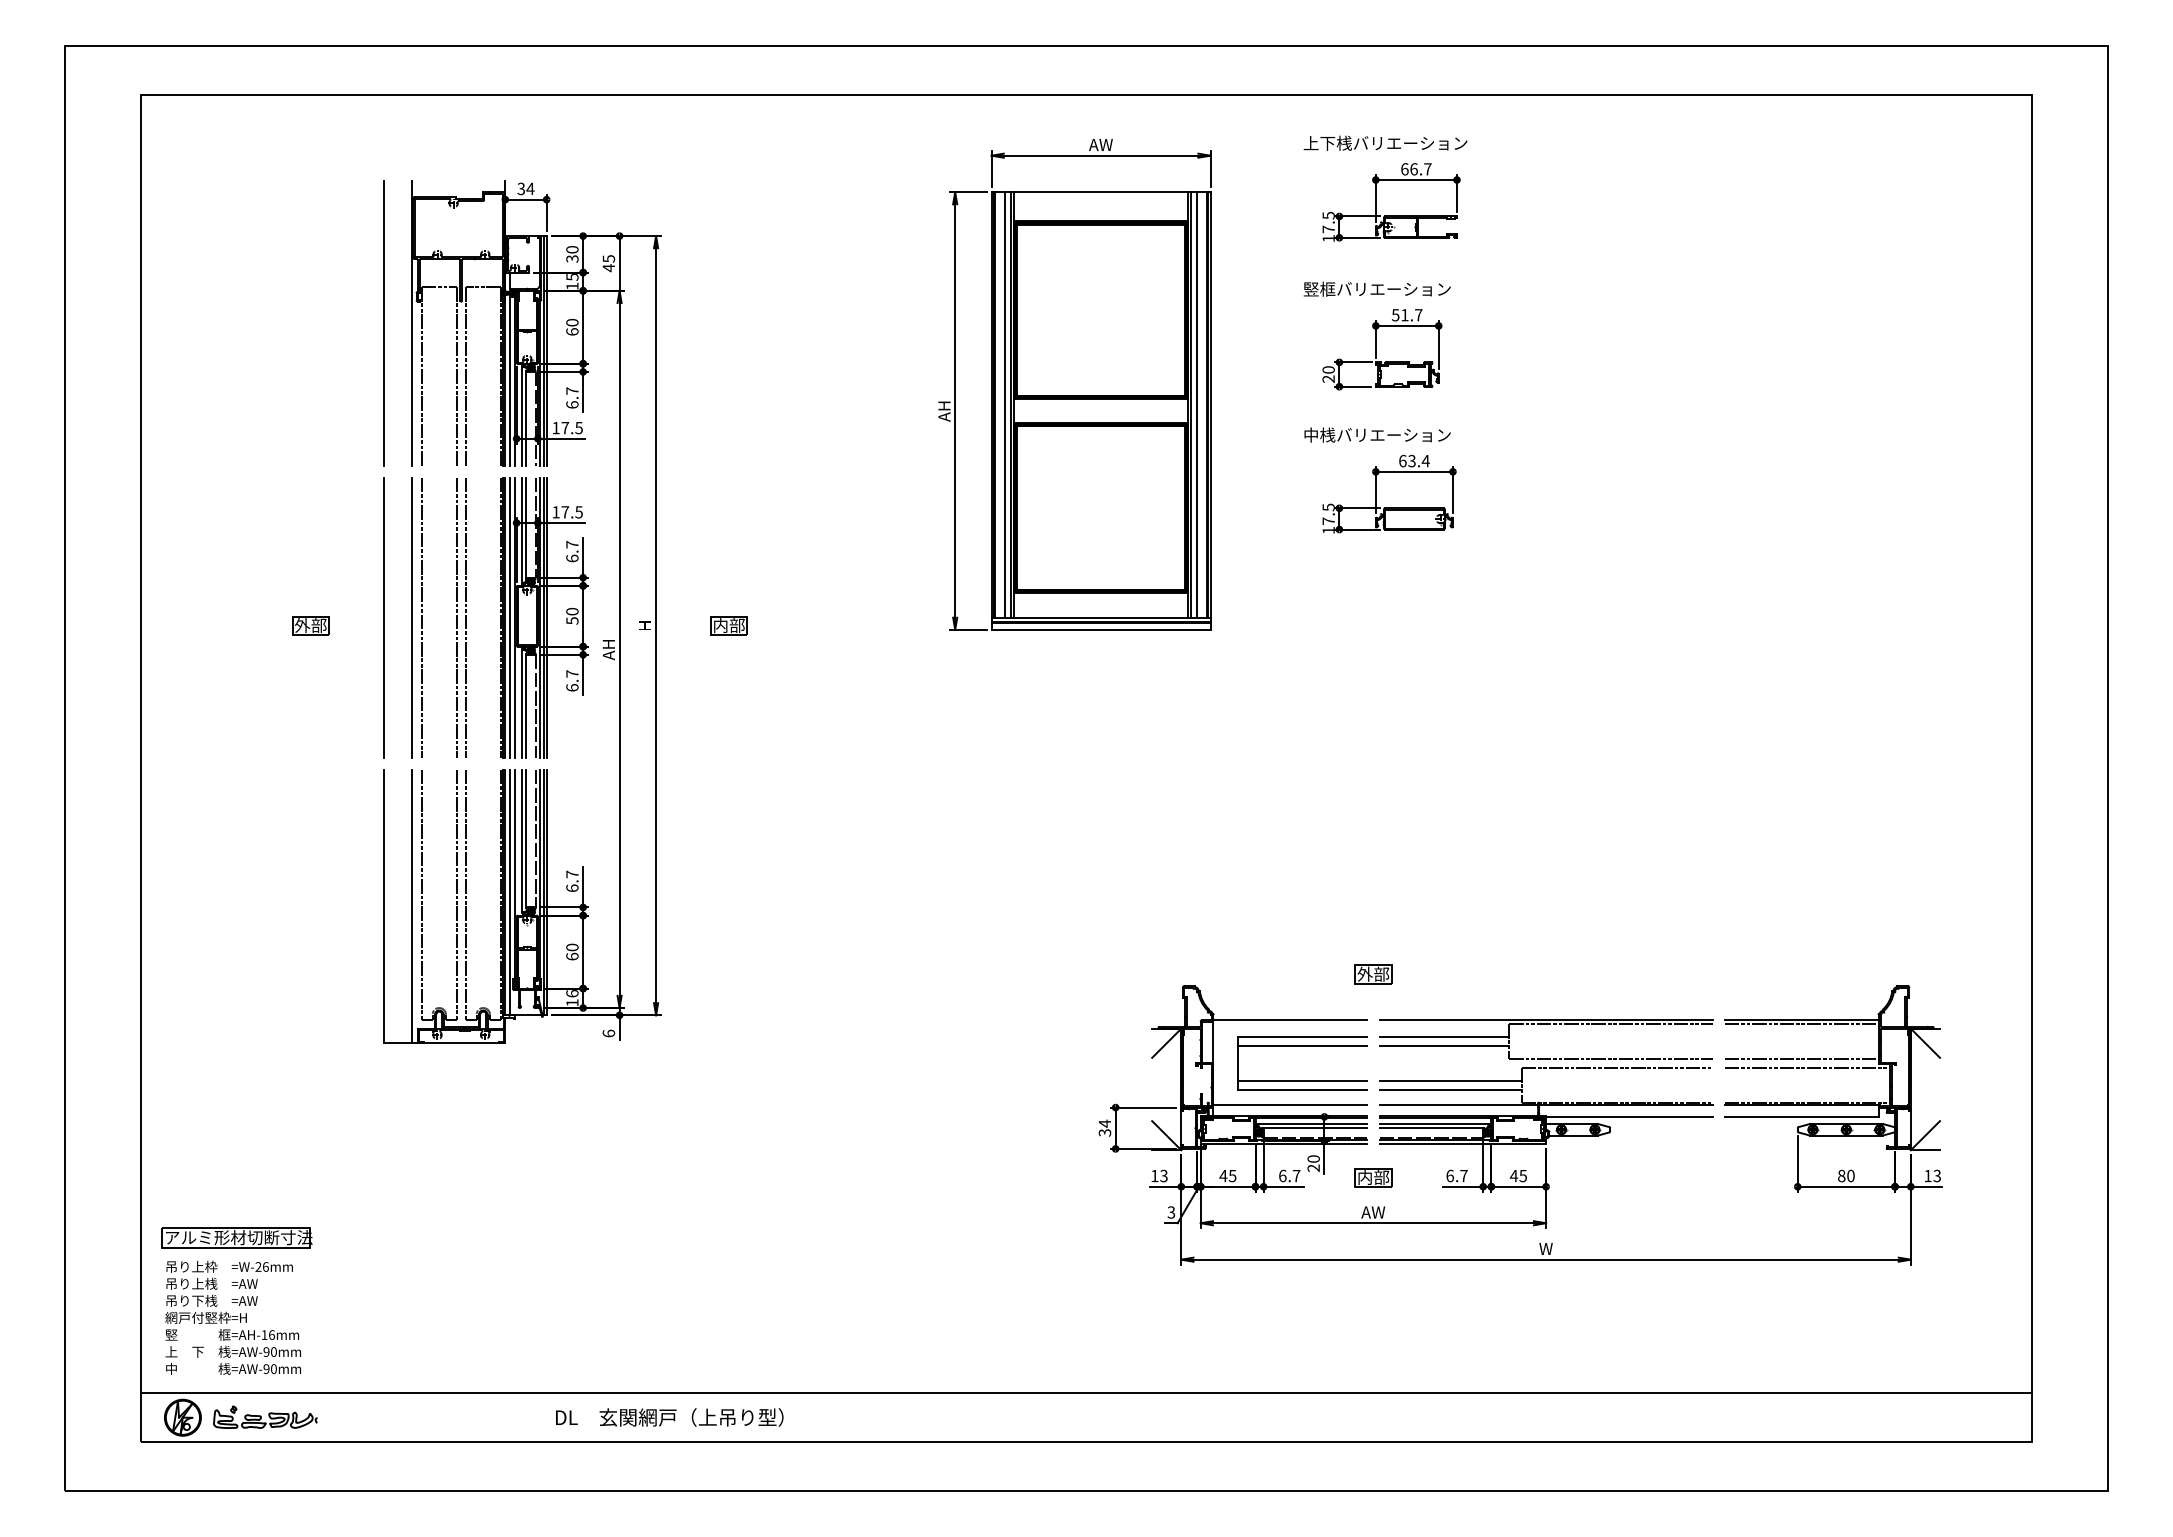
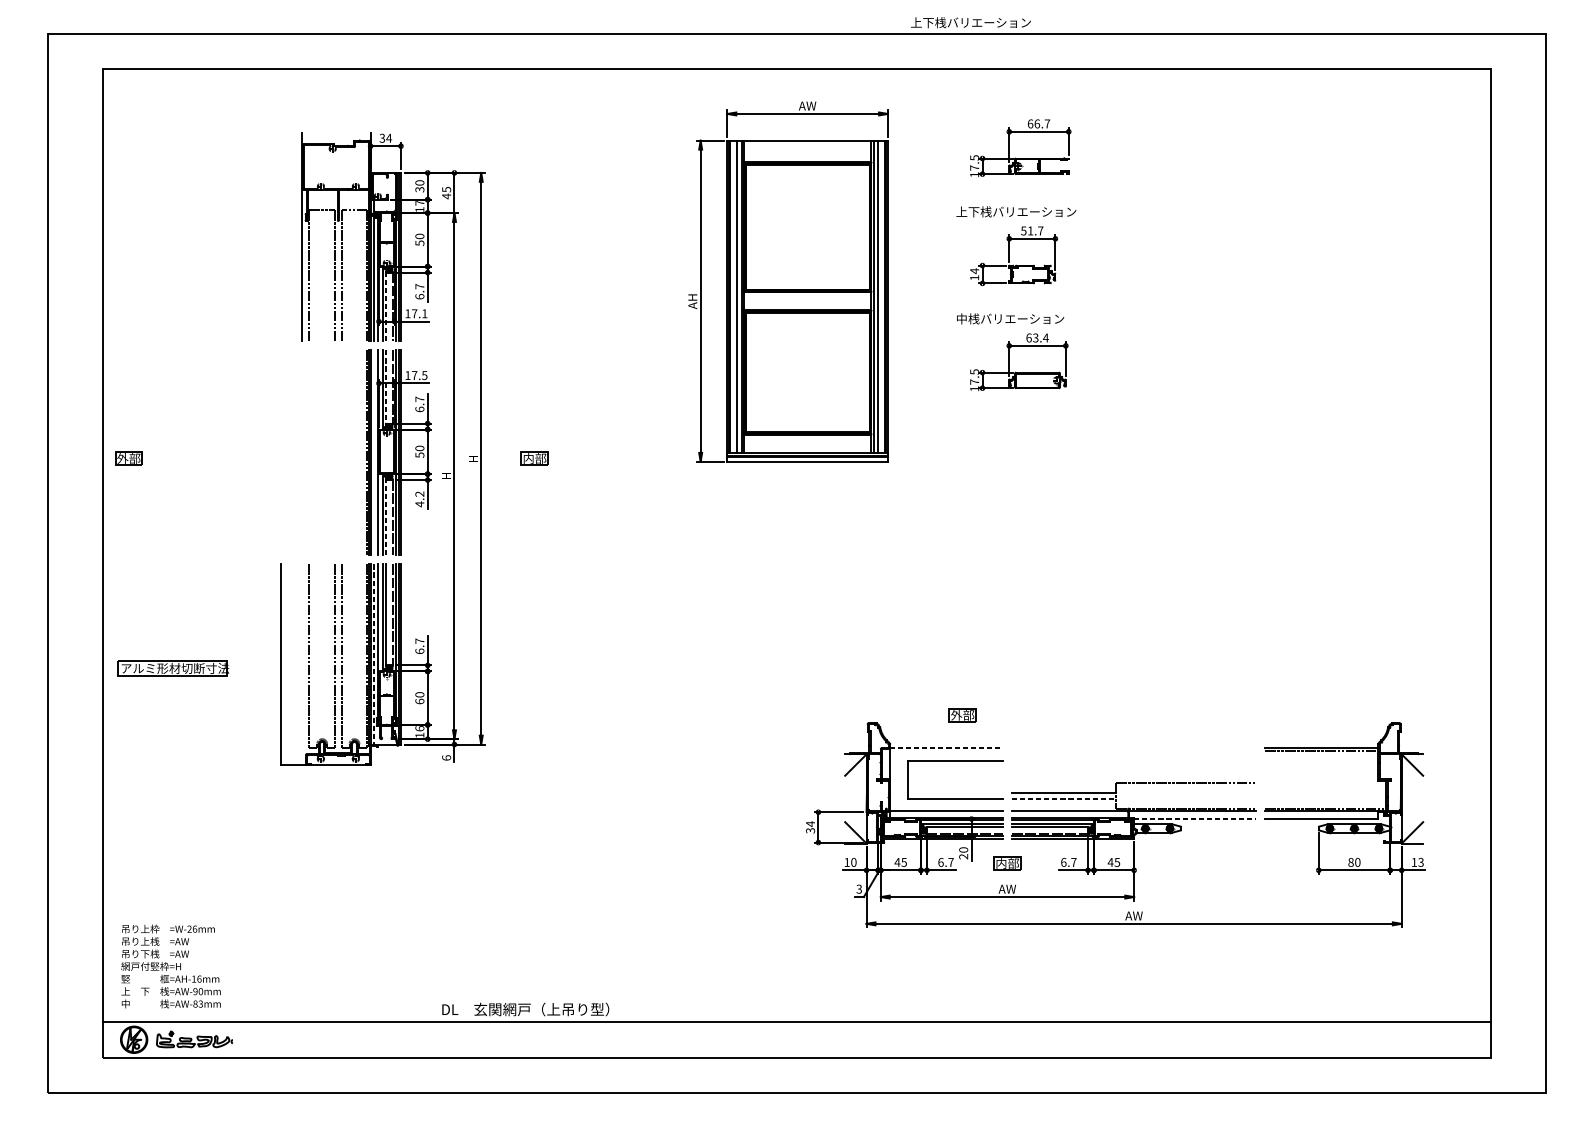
text: (1385, 142) -> (970, 22), moved
text: (572, 277) -> (419, 203), 15 -> 17
text: (1385, 288) -> (1016, 211), 竪框バリエーション -> 上下桟バリエーション
line: (383, 323) -> (281, 237), removed
text: (572, 331) -> (419, 242), 60 -> 50
text: (1328, 373) -> (974, 273), 20 -> 14
line: (526, 418) -> (386, 306), solid -> dashed
text: (578, 428) -> (424, 314), 17.5 -> 17.1
line: (526, 529) -> (386, 388), solid -> dashed
line: (383, 617) -> (281, 452), removed
line: (411, 617) -> (301, 452), removed
line: (421, 617) -> (309, 452), removed
line: (456, 617) -> (334, 452), removed
line: (465, 617) -> (341, 452), removed
line: (510, 617) -> (374, 452), removed
part: (310, 625) -> (128, 458), moved
text: (608, 650) -> (446, 476), AH -> H
text: (572, 680) -> (419, 498), 6.7 -> 4.2
line: (526, 705) -> (386, 517), solid -> dashed
line: (510, 892) -> (374, 654), solid -> dashed
line: (411, 906) -> (301, 664), removed
part: (1373, 974) -> (962, 715), moved
line: (1290, 1020) -> (946, 748), solid -> dashed
part: (1546, 1024) -> (1134, 751), removed
line: (1302, 1045) -> (955, 766), removed
line: (1801, 1059) -> (1321, 776), removed
line: (1806, 1067) -> (1325, 782), removed
line: (1302, 1081) -> (955, 793), removed
line: (1451, 1089) -> (1064, 798), solid -> dashed
line: (1629, 1117) -> (1195, 819), solid -> dashed
text: (1163, 1176) -> (853, 862), 13 -> 10
part: (236, 1237) -> (173, 668), moved
text: (1545, 1248) -> (1133, 915), W -> AW
text: (269, 1368) -> (197, 1003), =AW-90mm -> =AW-83mm
text: (669, 1417) -> (525, 1009), moved

